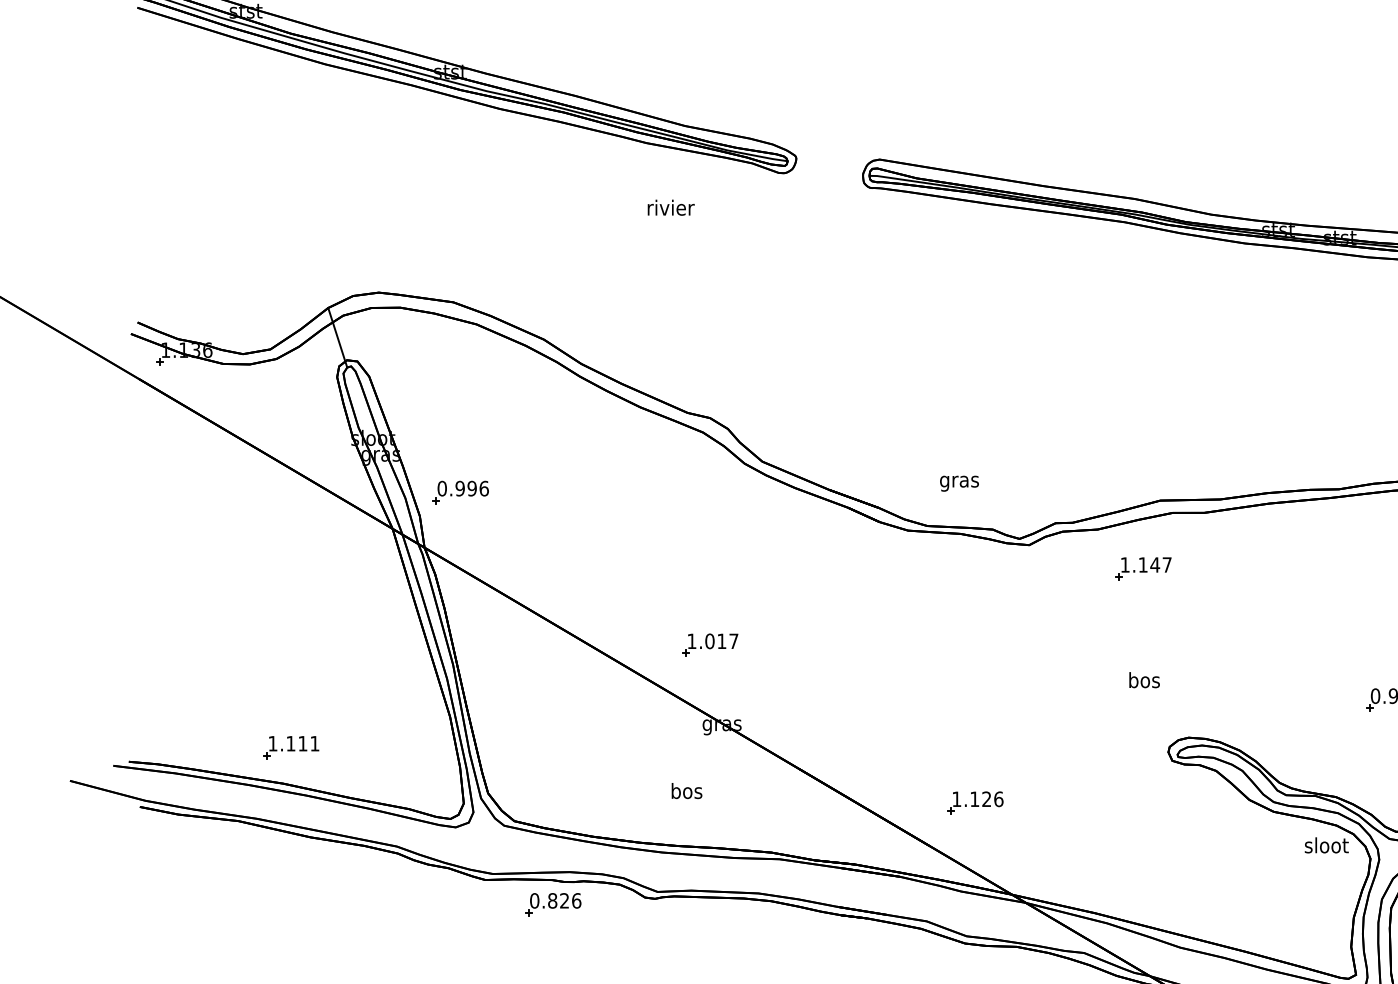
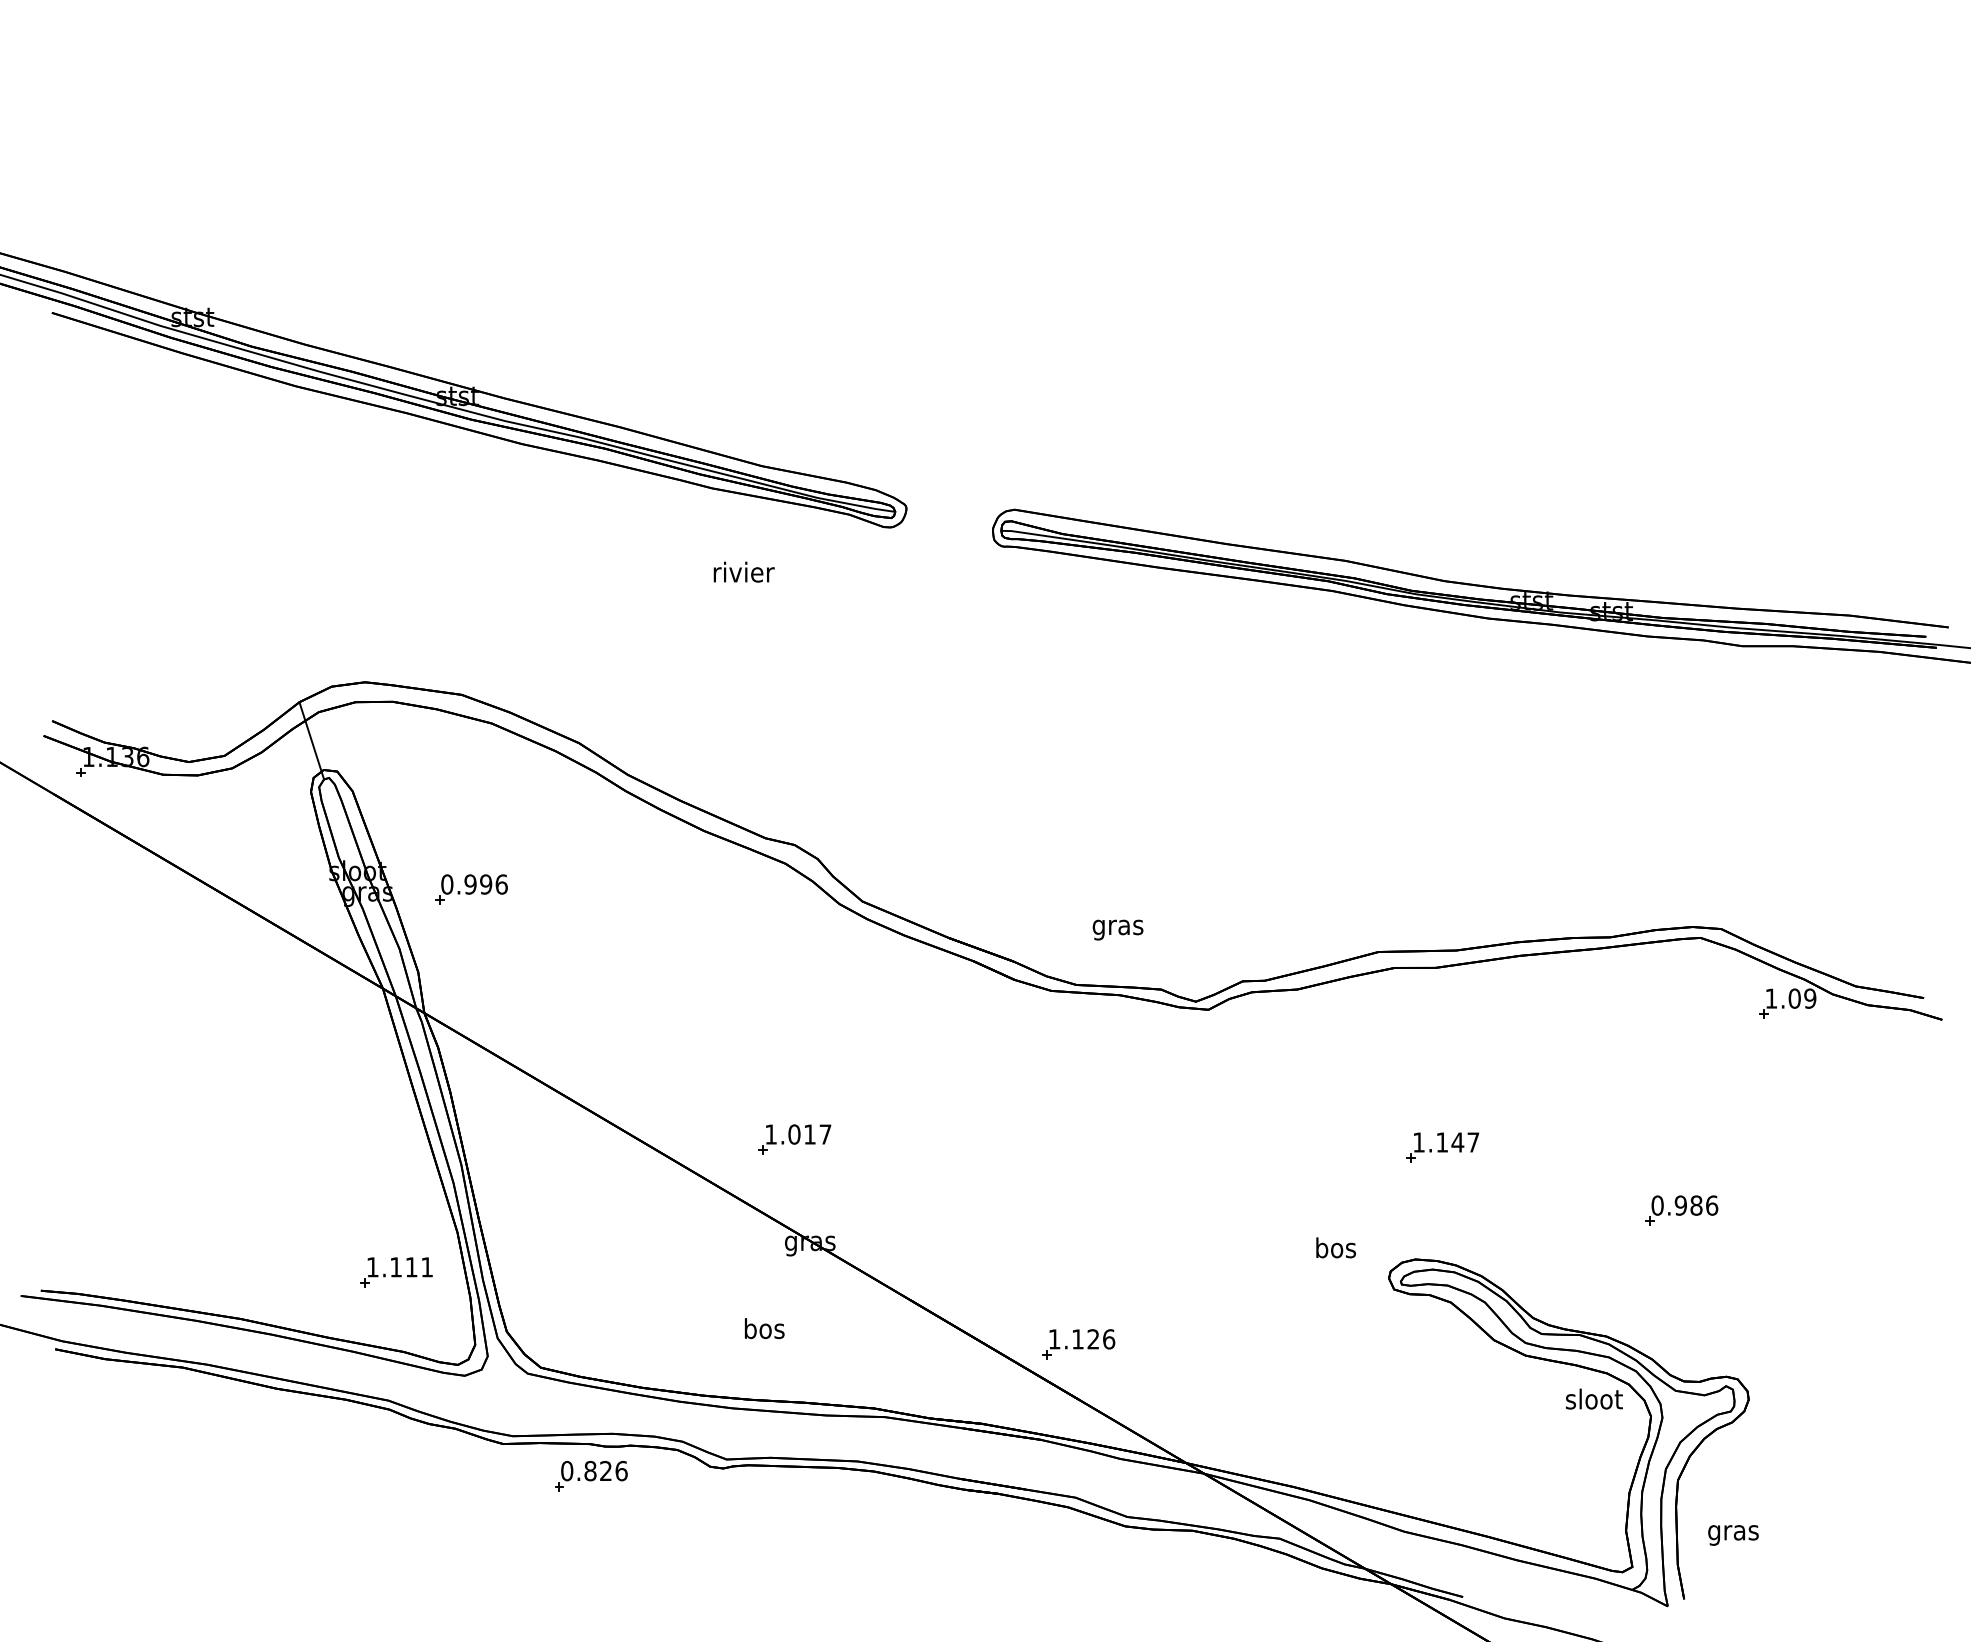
part: (460, 492) -> (471, 889), moved
part: (1143, 568) -> (1442, 1147), moved
text: (1144, 679) -> (1335, 1247), moved
part: (291, 747) -> (396, 1272), moved
part: (975, 803) -> (1078, 1344), moved

